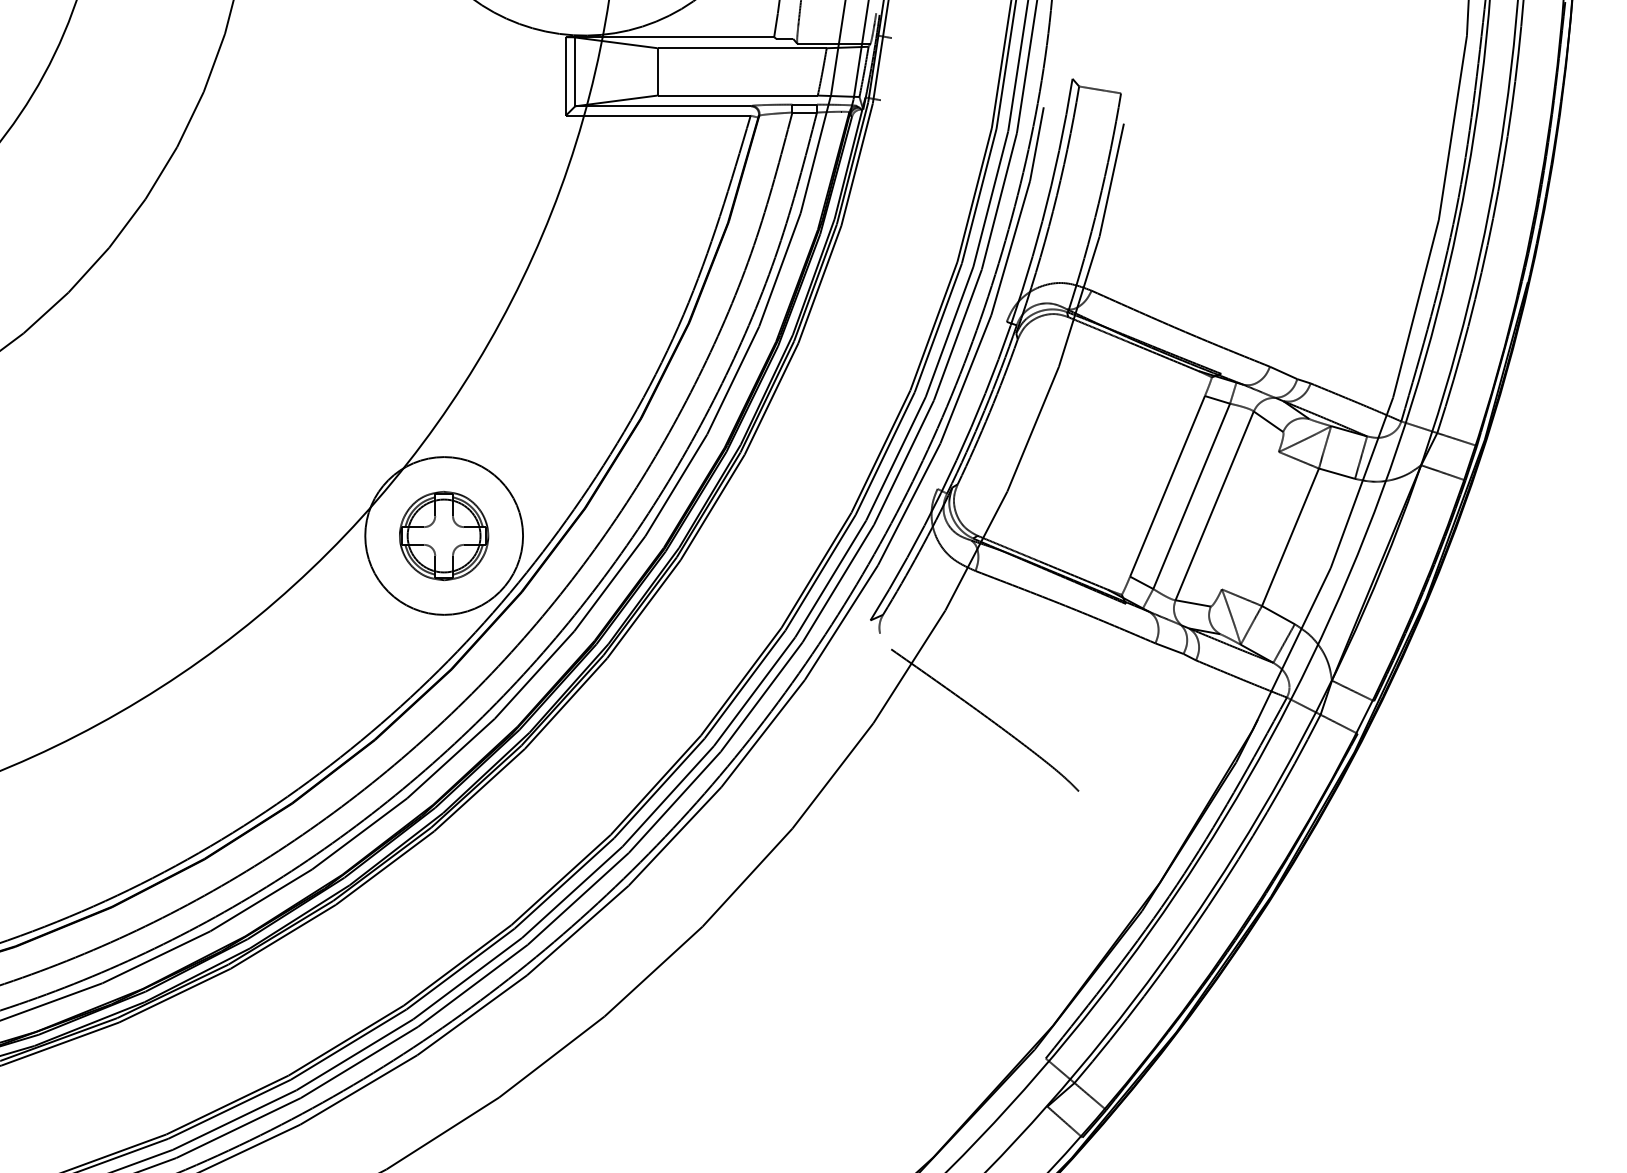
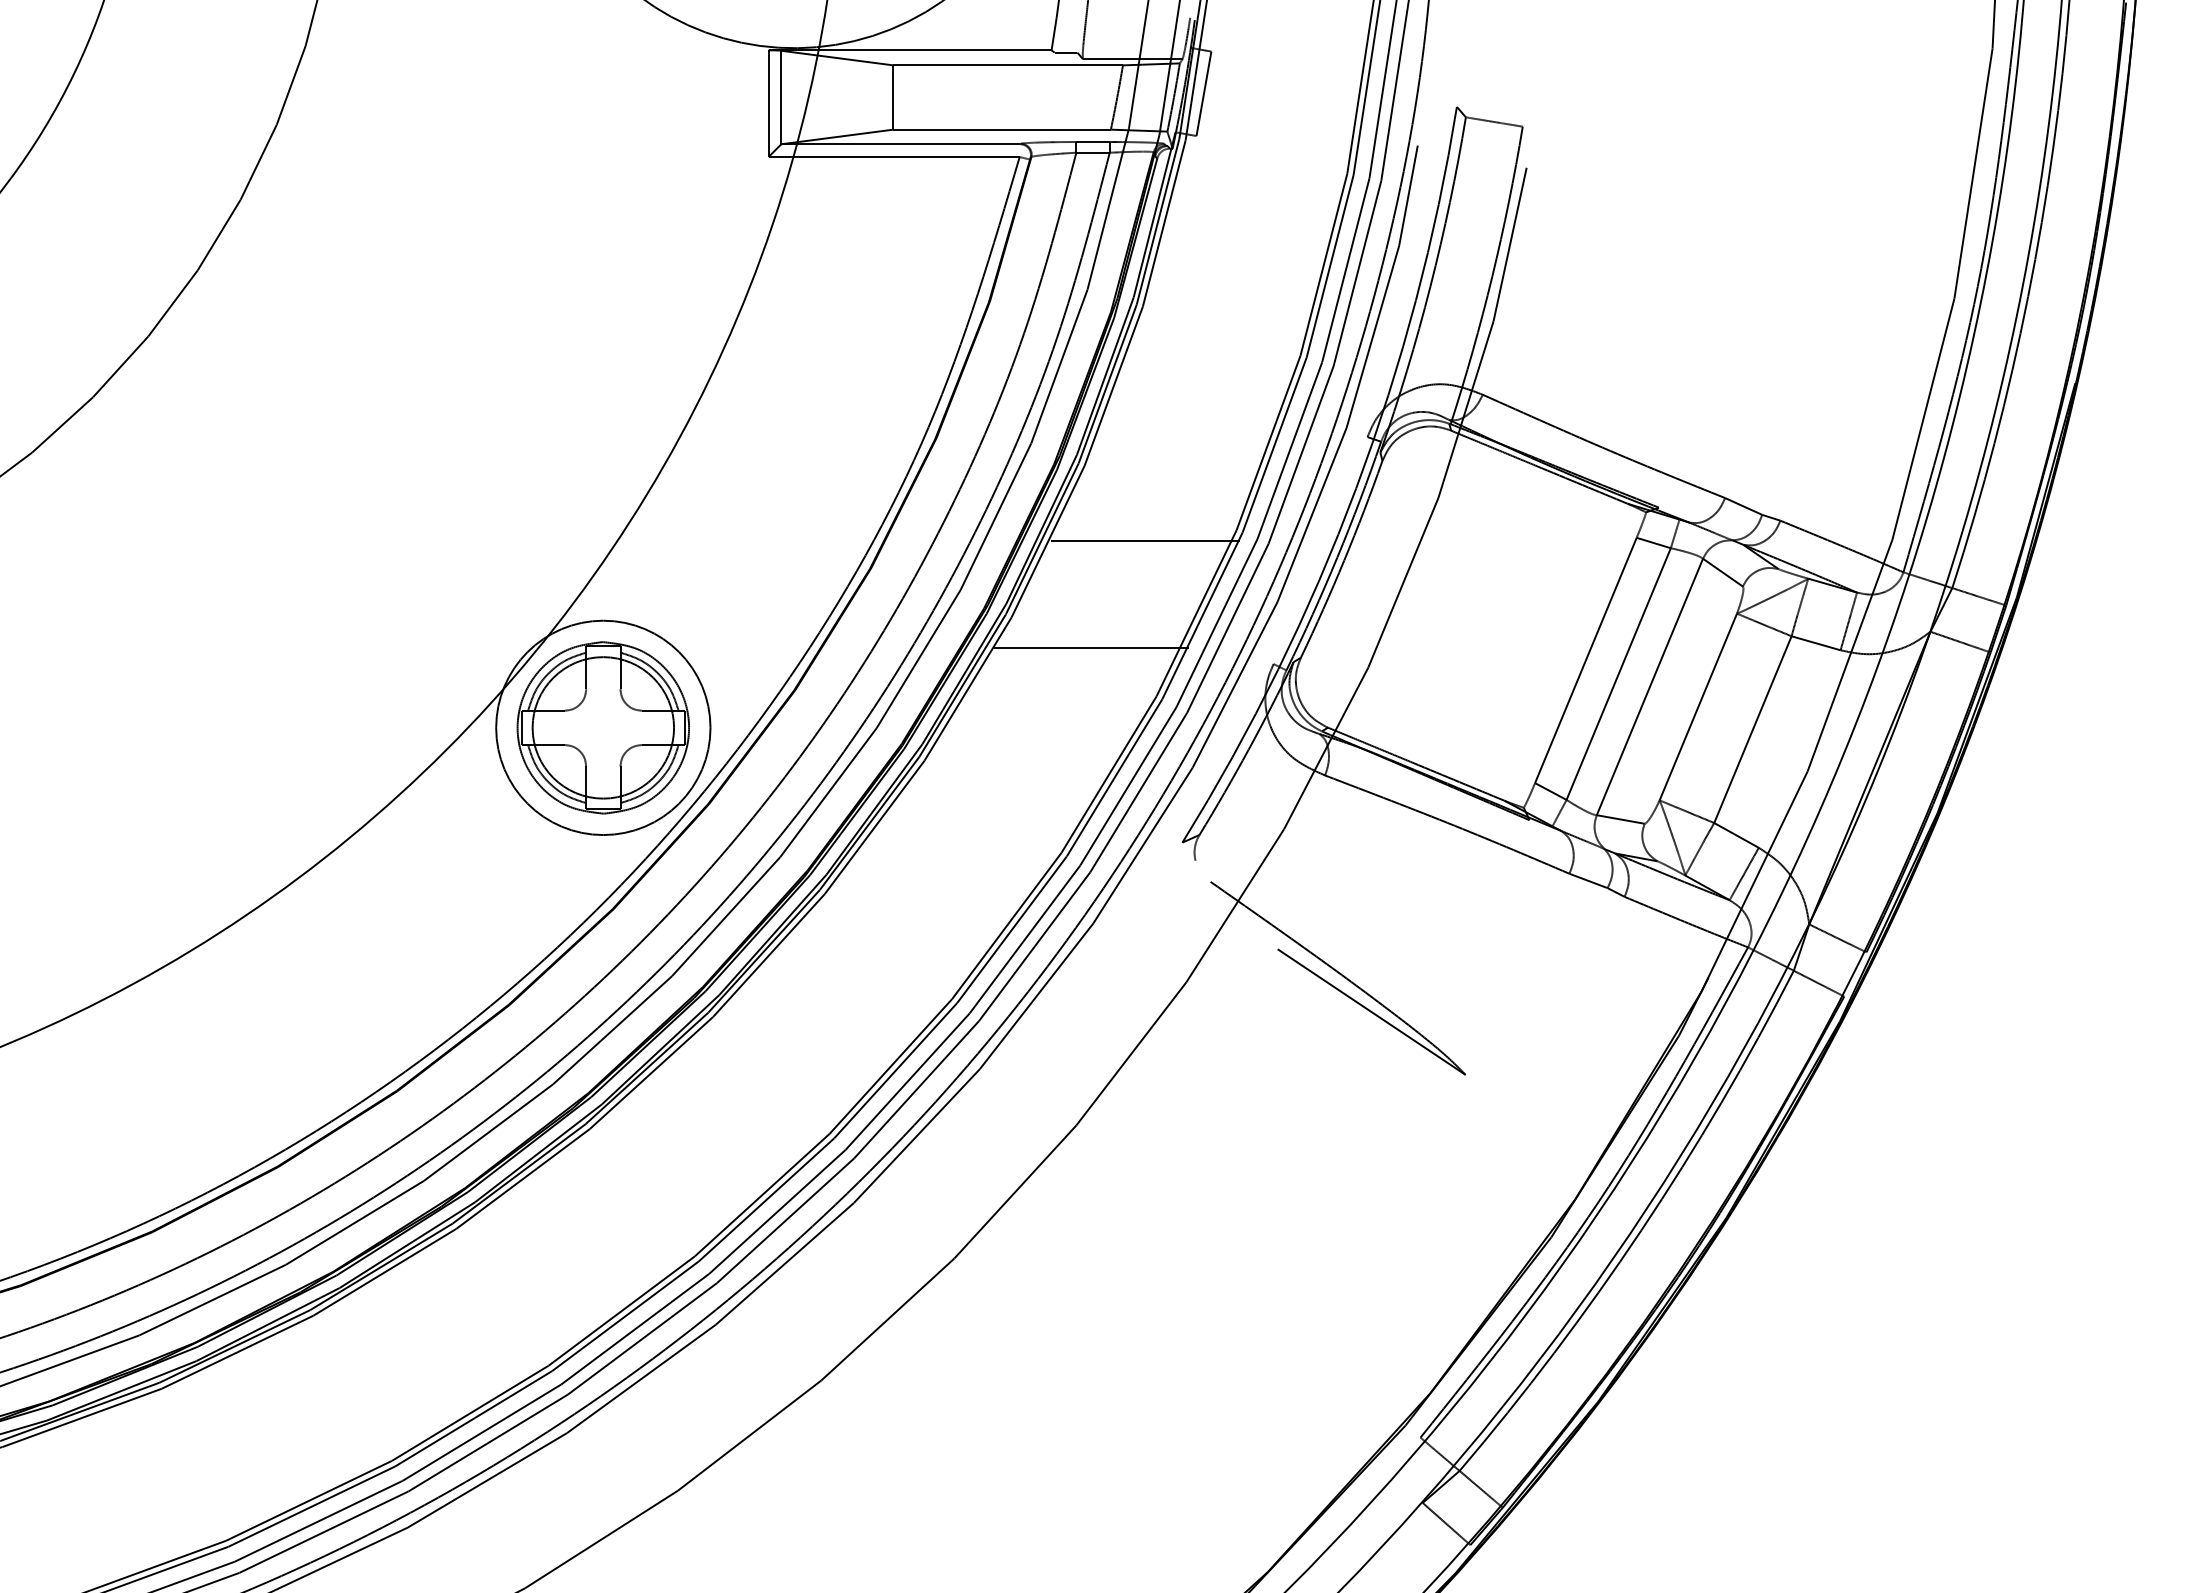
line: (886, 68) -> (1203, 93), added
line: (843, 398) -> (1145, 541), added
line: (803, 477) -> (1091, 648), added
line: (1250, 520) -> (1698, 706), added
part: (443, 535) -> (602, 727), size x1.43
line: (1009, 744) -> (1371, 1011), added

